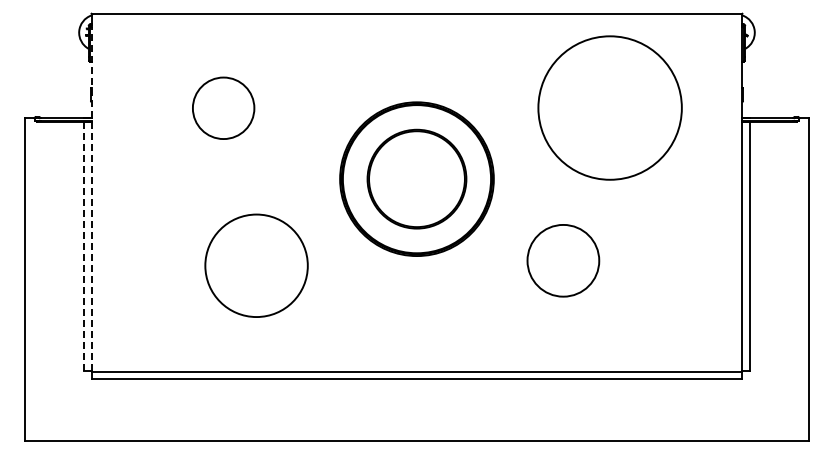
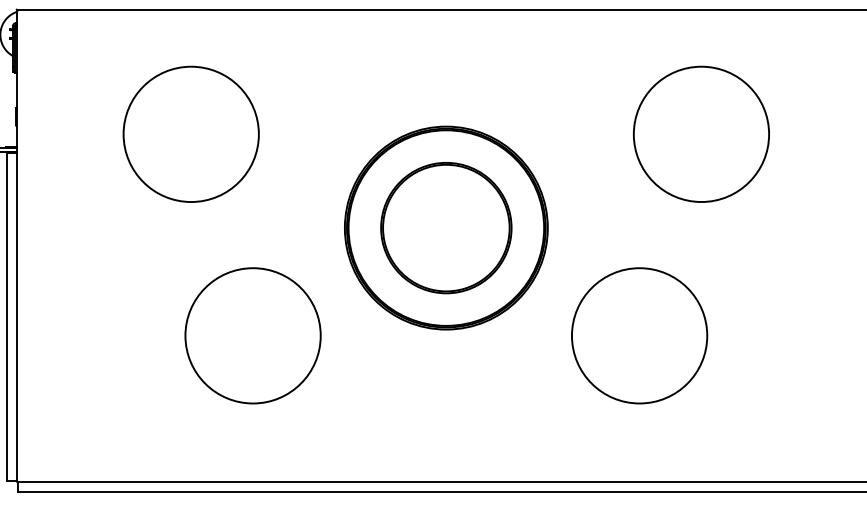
circle: (223, 108) -> (190, 134), size x1.67
circle: (610, 108) -> (701, 134), size x0.71
line: (91, 198) -> (16, 253), dashed -> solid
line: (84, 246) -> (7, 316), dashed -> solid
circle: (563, 260) -> (639, 335), size x1.43
circle: (256, 265) -> (252, 335), moved

